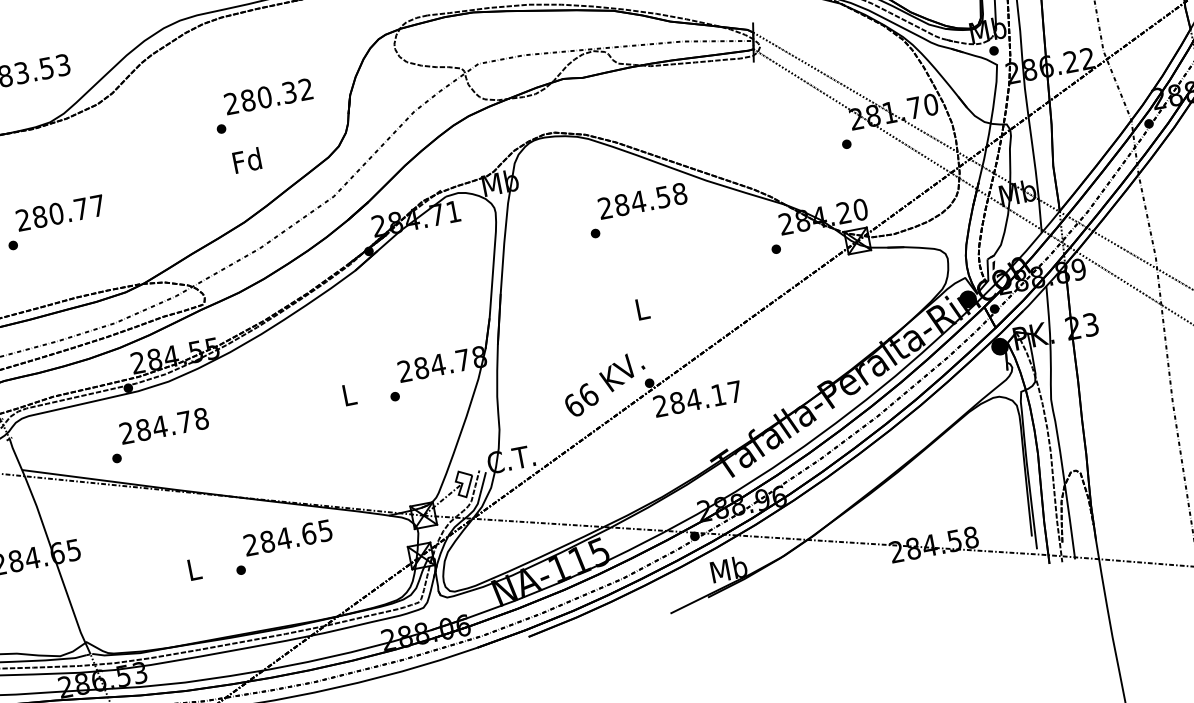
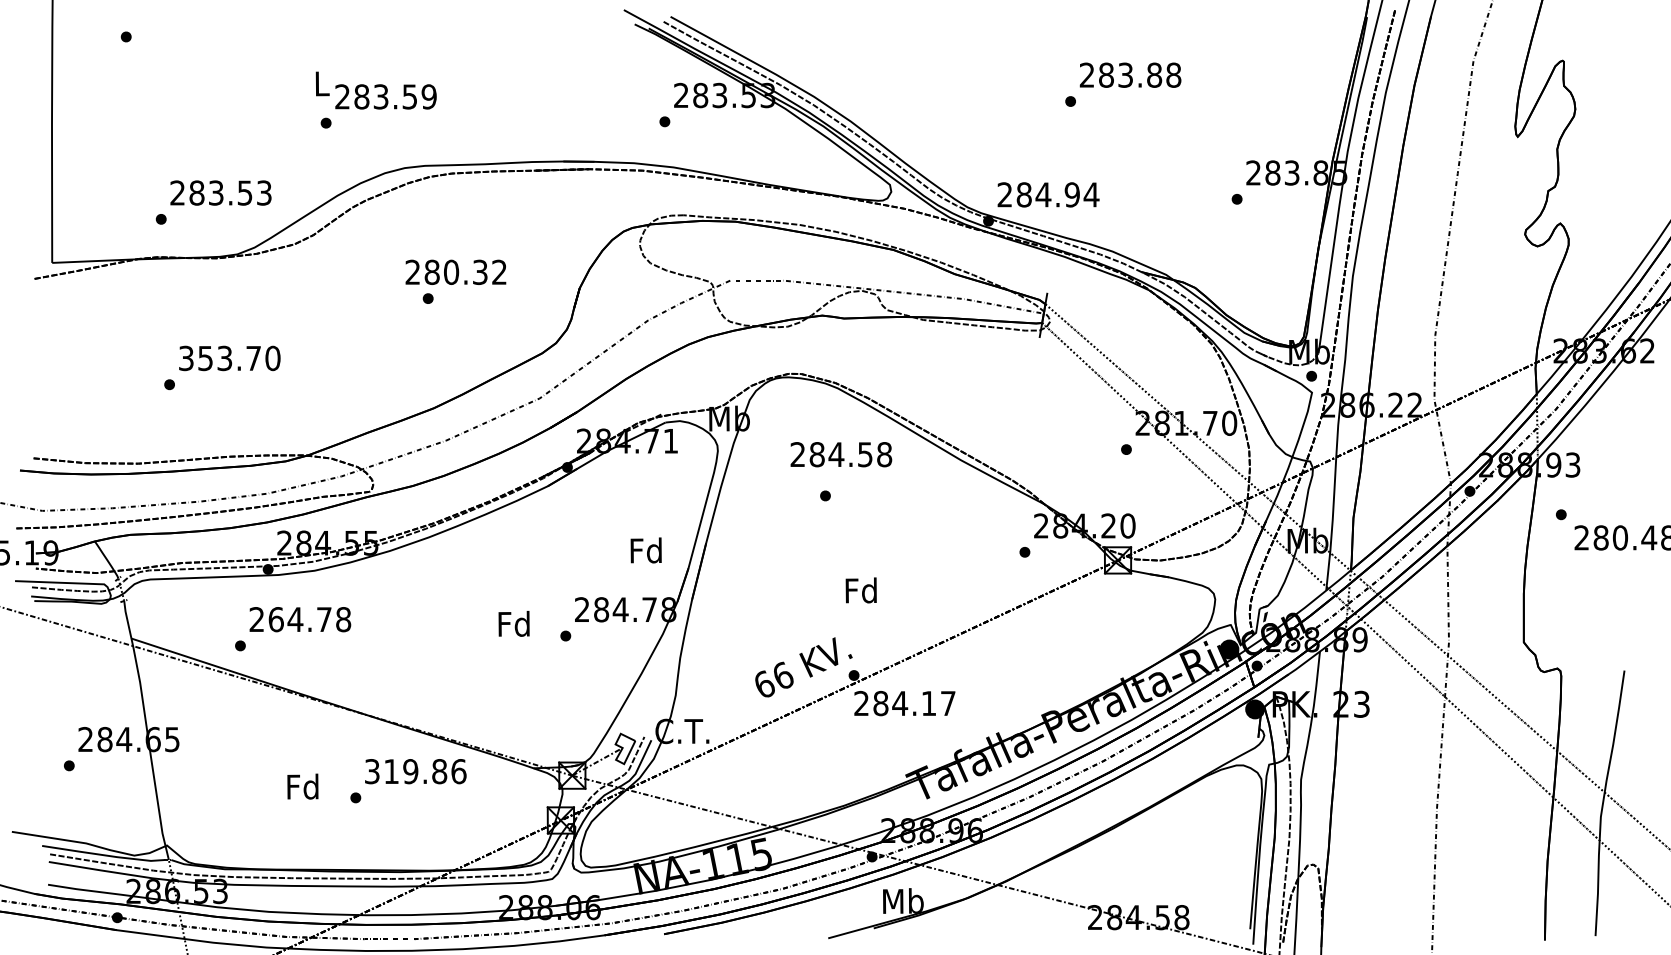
text: (268, 95) -> (455, 271), moved
text: (246, 160) -> (645, 550), moved
text: (642, 200) -> (841, 454), moved
text: (60, 213) -> (229, 358), 280.77 -> 353.70
text: (641, 309) -> (860, 590), L -> Fd
text: (348, 394) -> (513, 623), L -> Fd
text: (142, 430) -> (275, 619), 284.78 -> 264.78
text: (288, 537) -> (415, 771), 284.65 -> 319.86
text: (193, 569) -> (302, 786), L -> Fd

